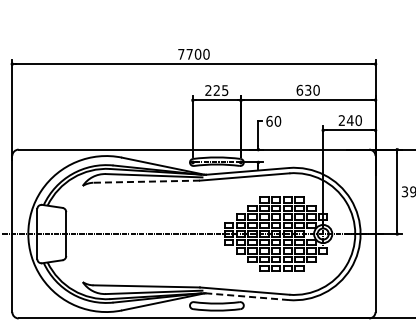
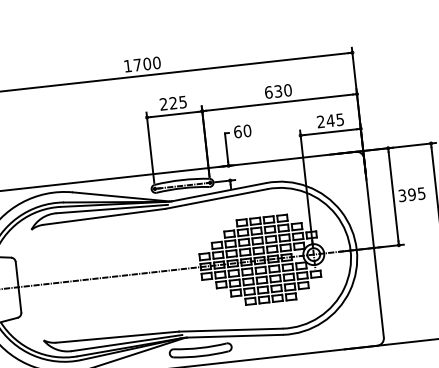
text: (181, 54) -> (128, 66), 7700 -> 1700
text: (358, 120) -> (339, 119), 240 -> 245
line: (146, 181) -> (104, 216), dashed -> solid
line: (247, 296) -> (234, 336), dashed -> solid

